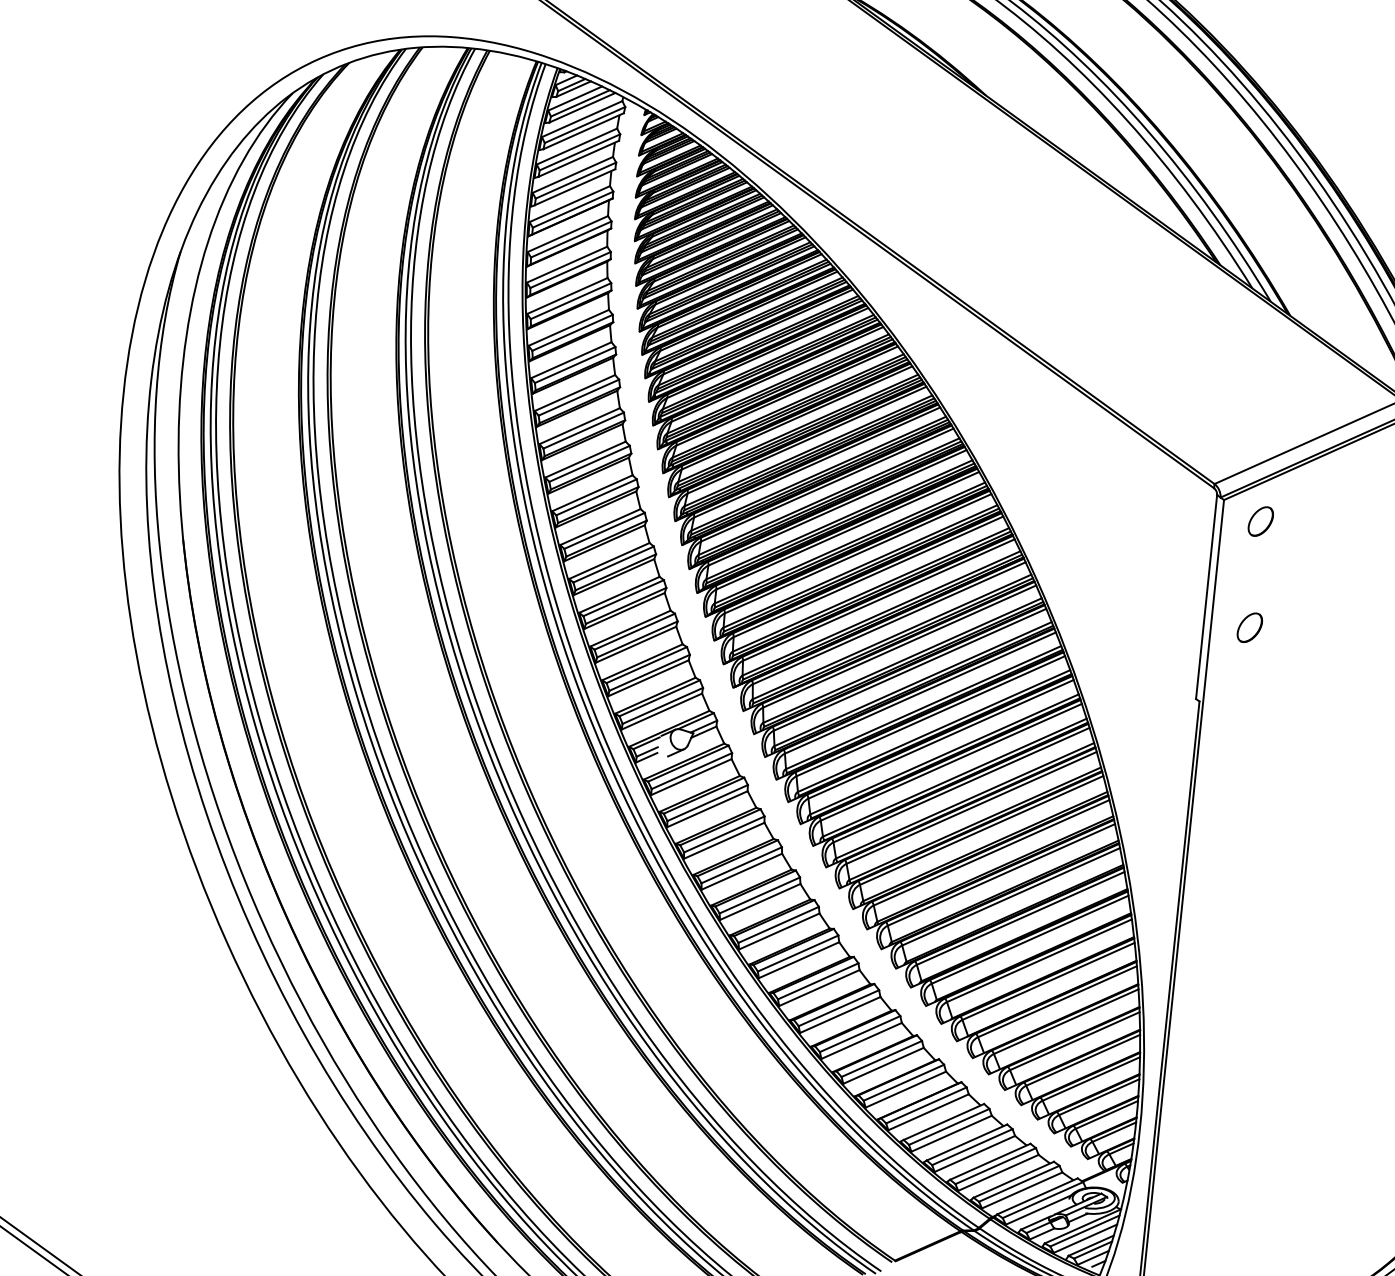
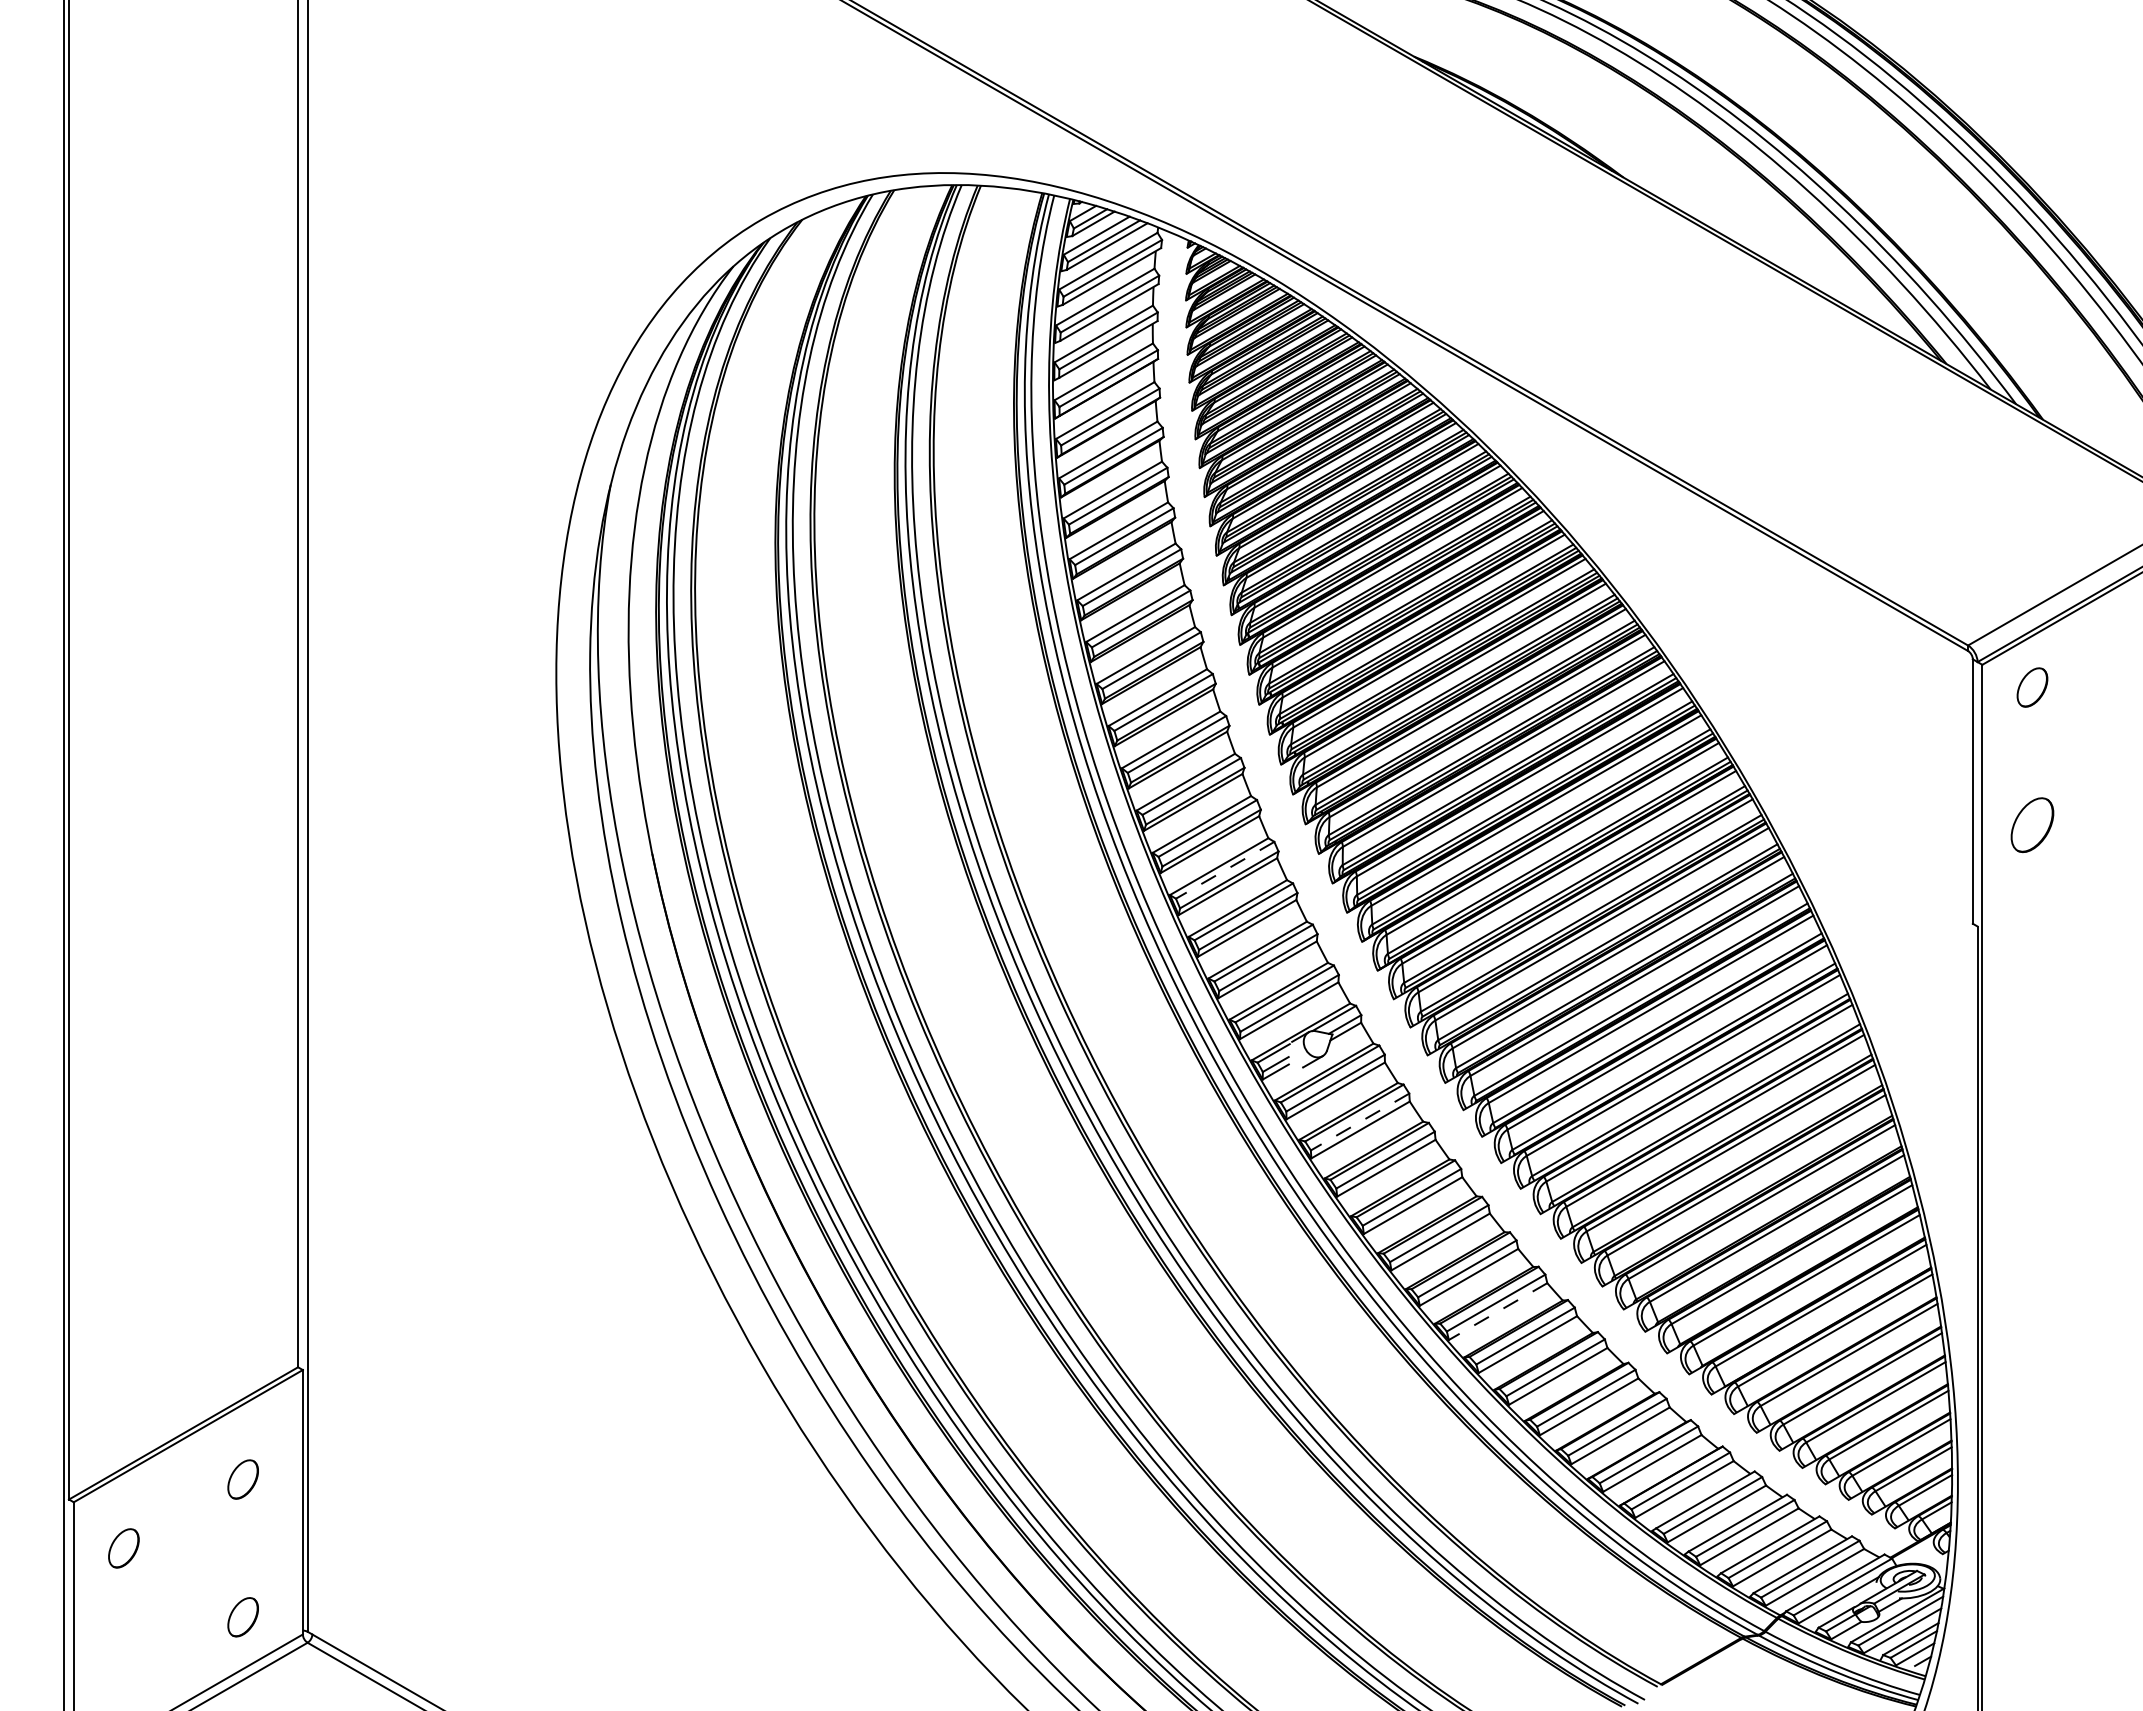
line: (623, 598) -> (1225, 870), solid -> dashed
part: (1249, 627) -> (2032, 825), size x1.4
line: (707, 803) -> (1360, 1122), solid -> dashed
line: (799, 960) -> (1498, 1311), solid -> dashed

